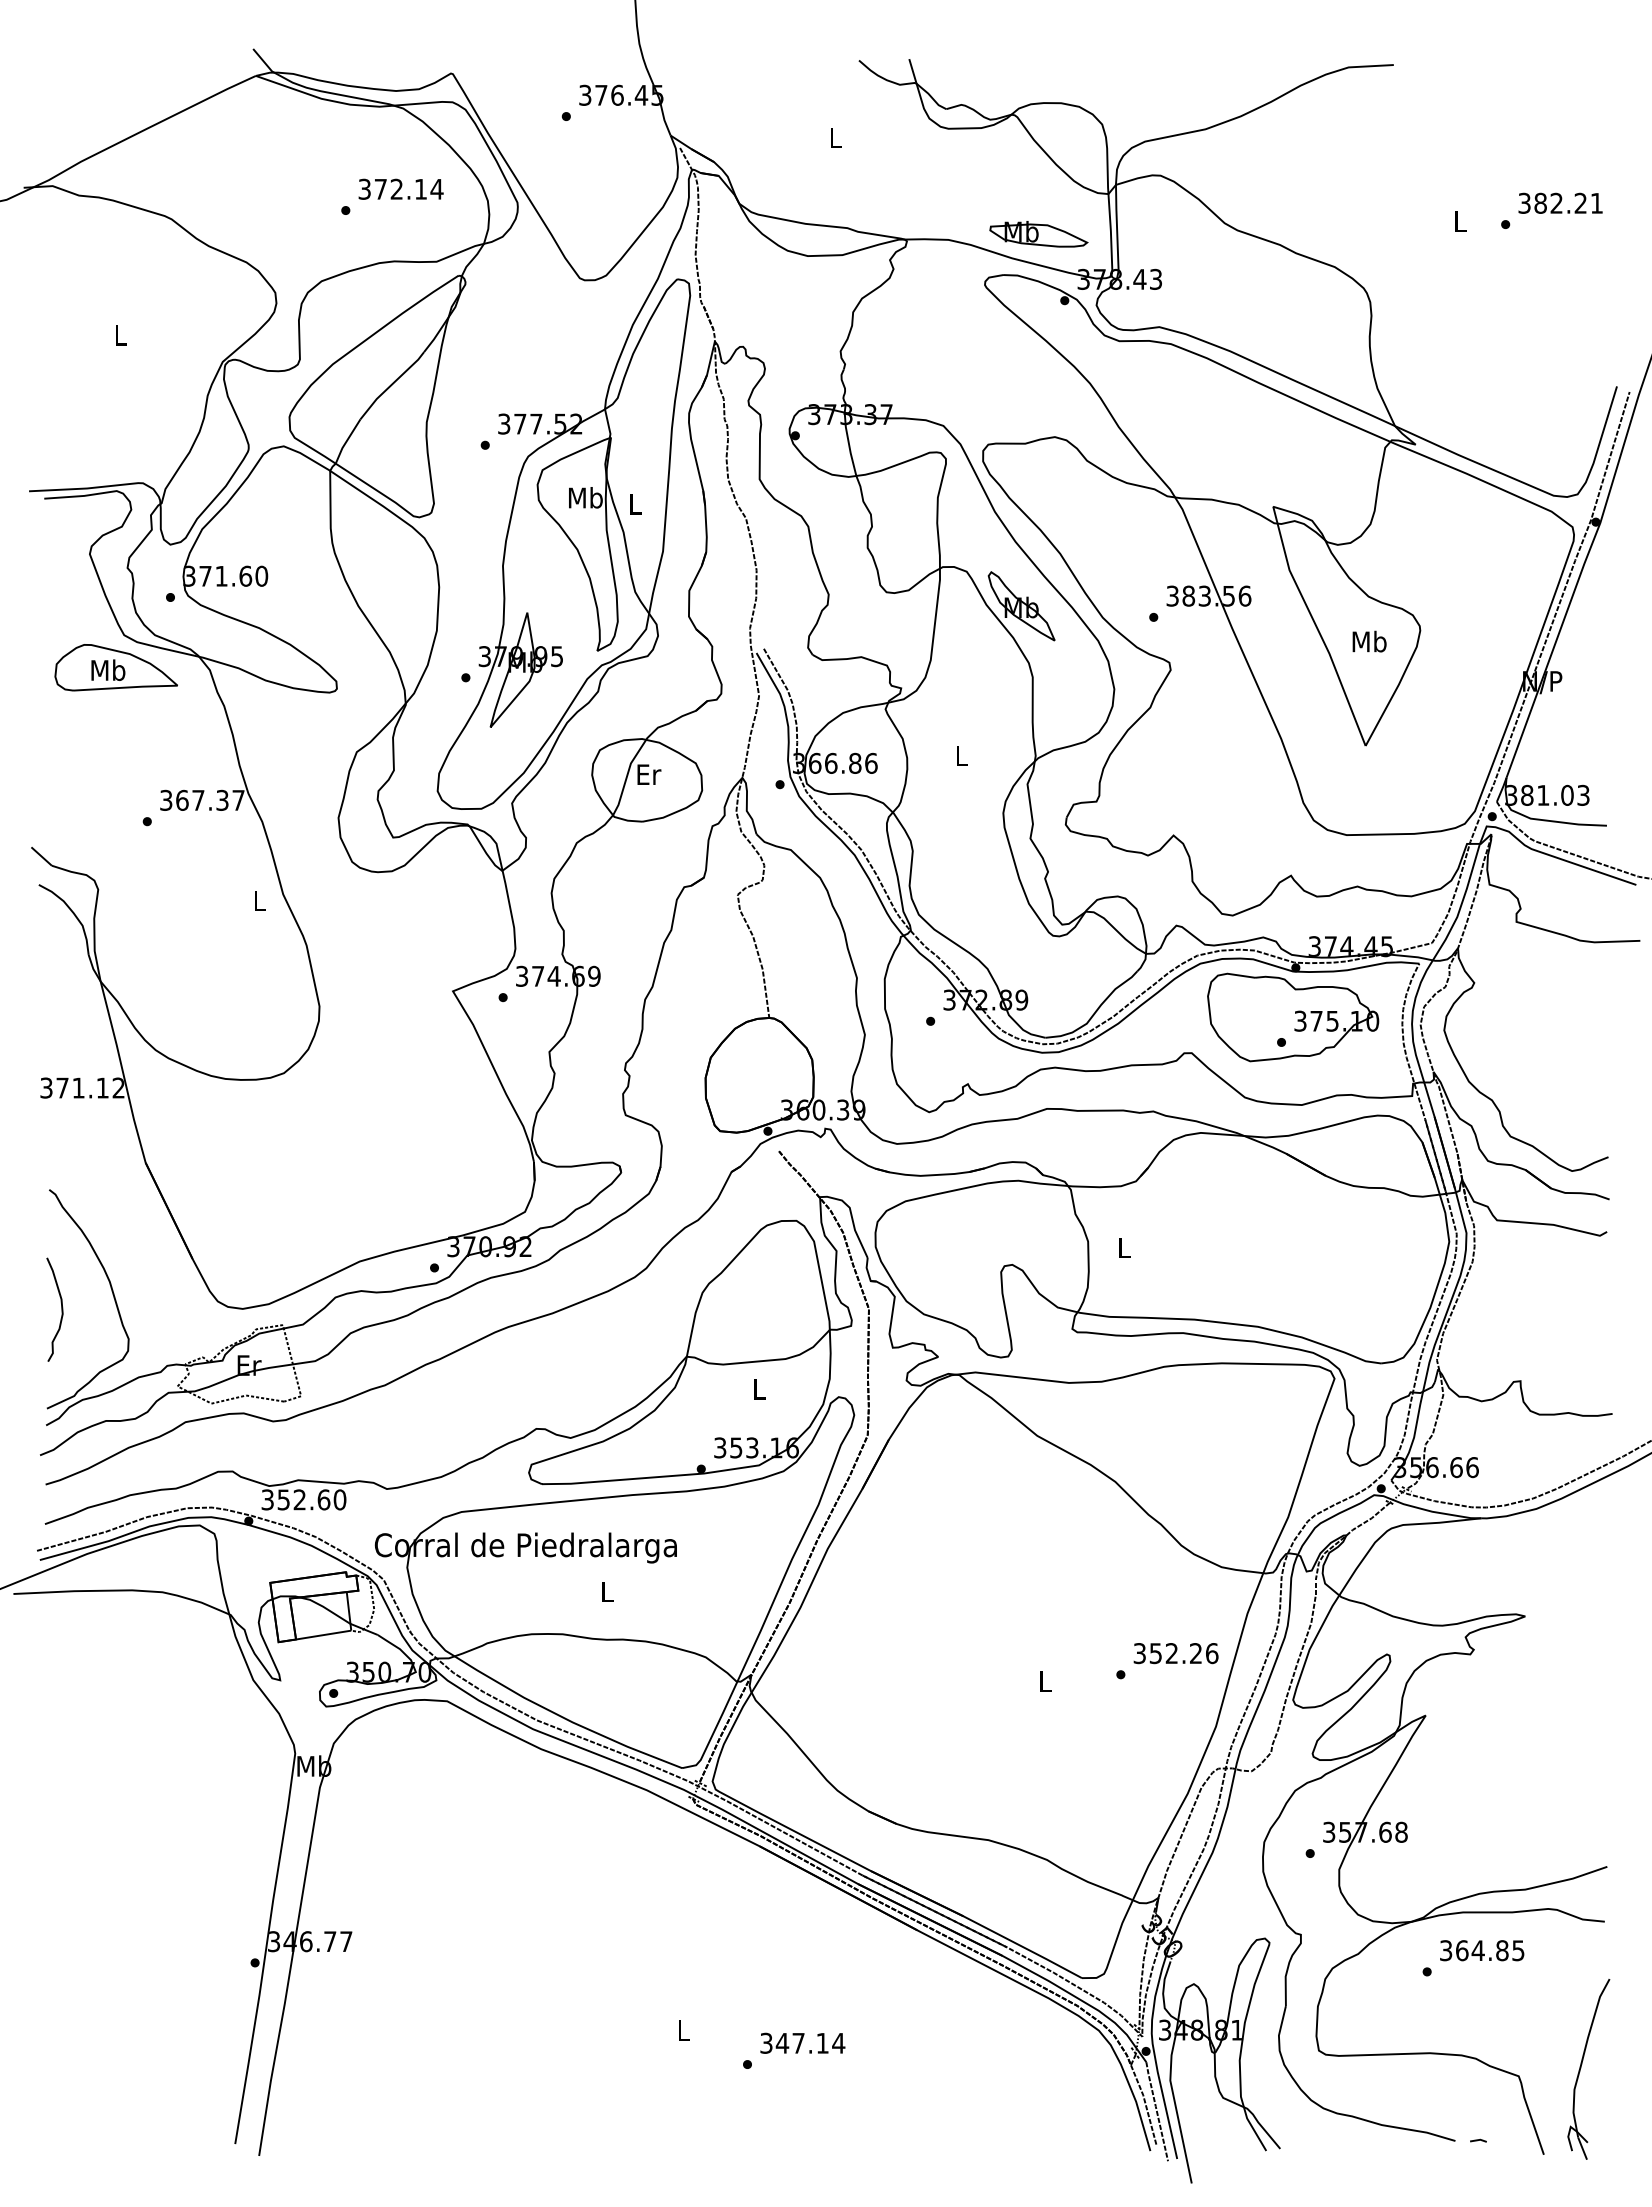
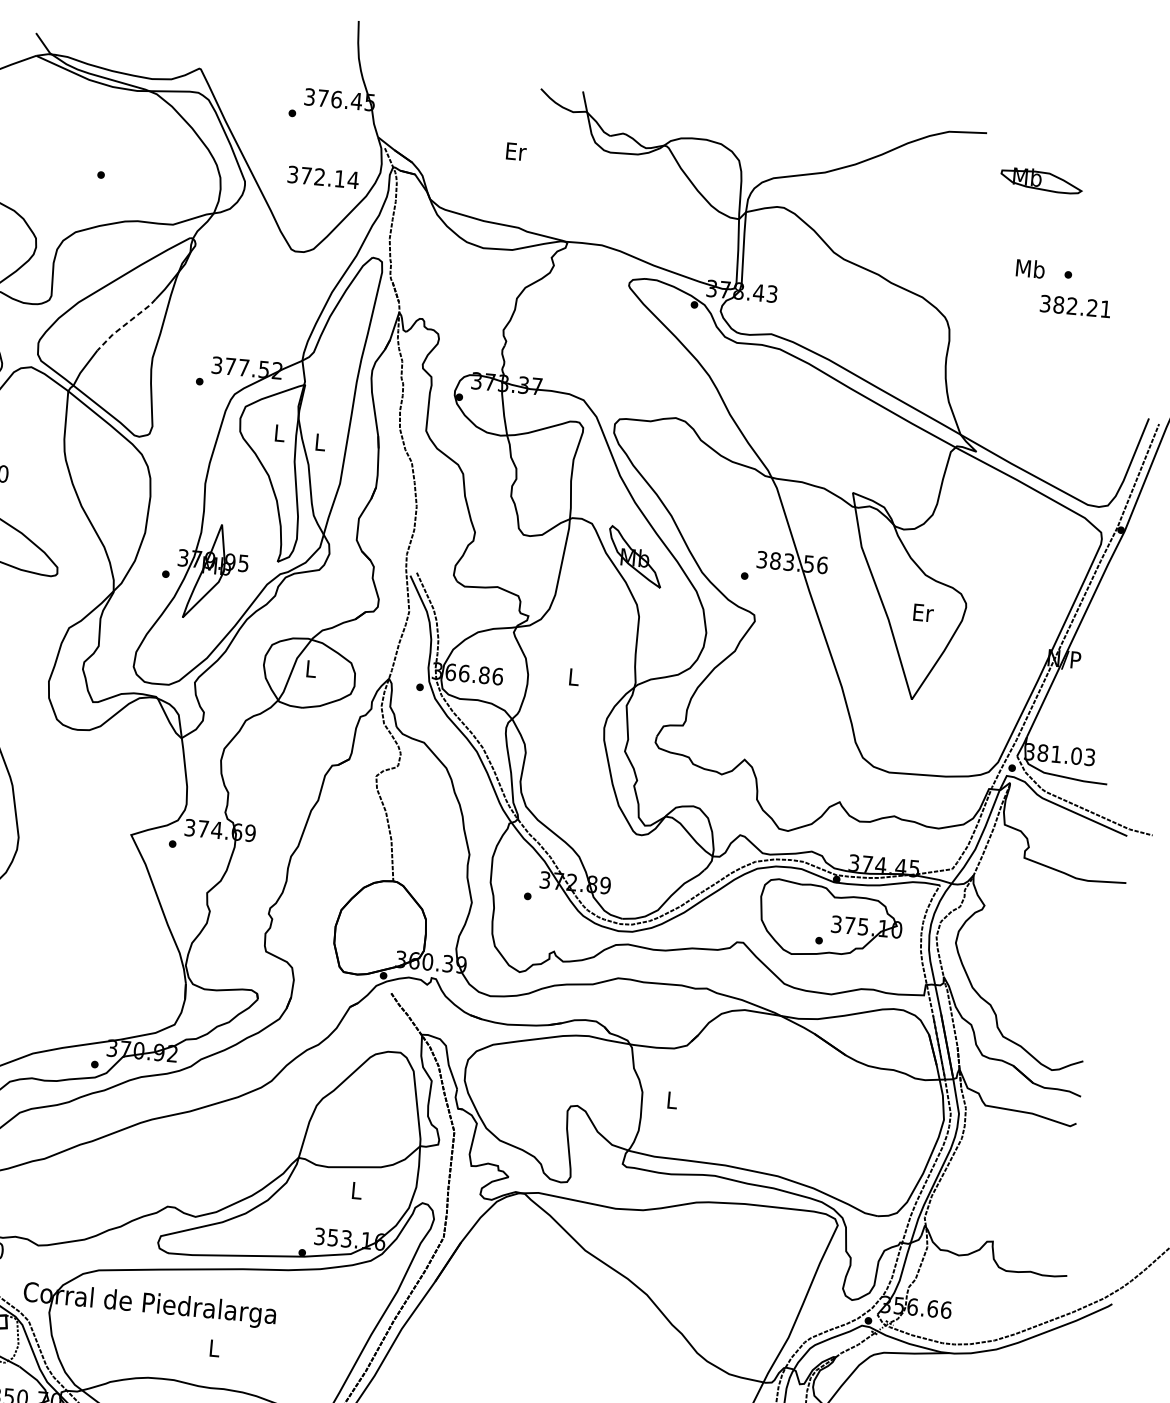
text: (836, 137) -> (516, 151), L -> Er
text: (400, 188) -> (322, 176), moved
text: (1560, 202) -> (1075, 305), moved
text: (1460, 221) -> (1030, 268), L -> Mb
part: (1038, 234) -> (1041, 180), moved
line: (391, 385) -> (125, 324), solid -> dashed
text: (585, 497) -> (279, 432), Mb -> L
text: (1369, 641) -> (922, 612), Mb -> Er
text: (649, 774) -> (311, 668), Er -> L

